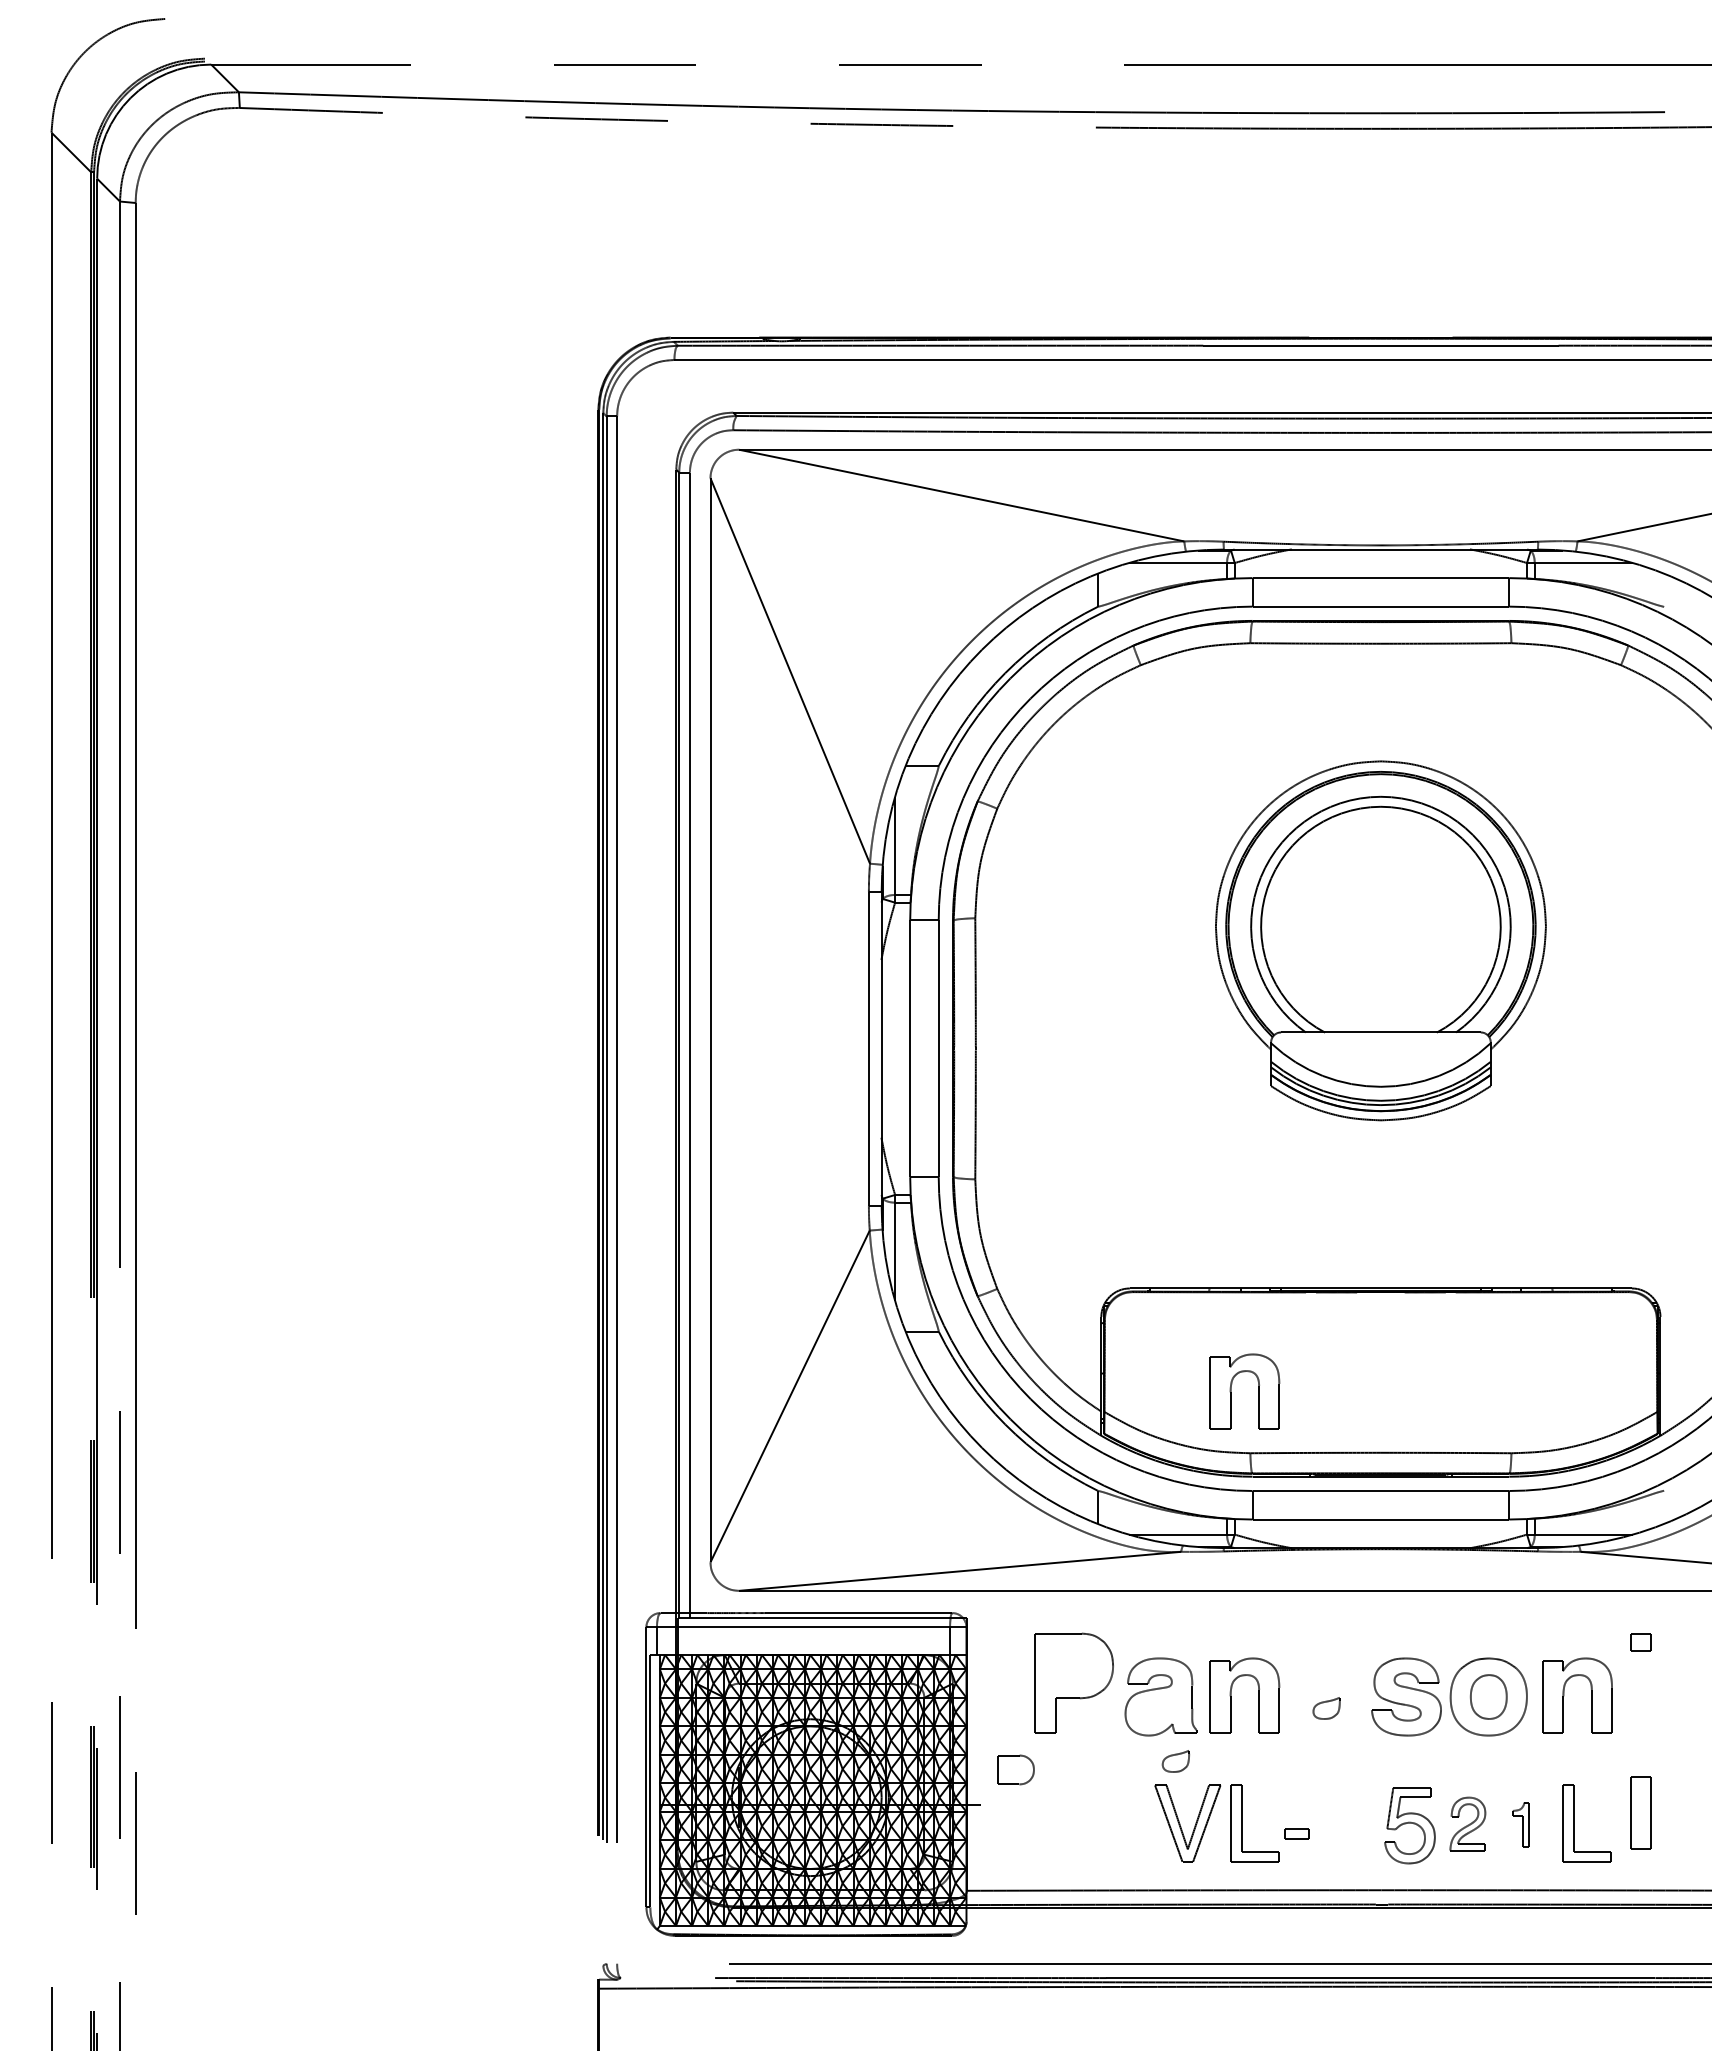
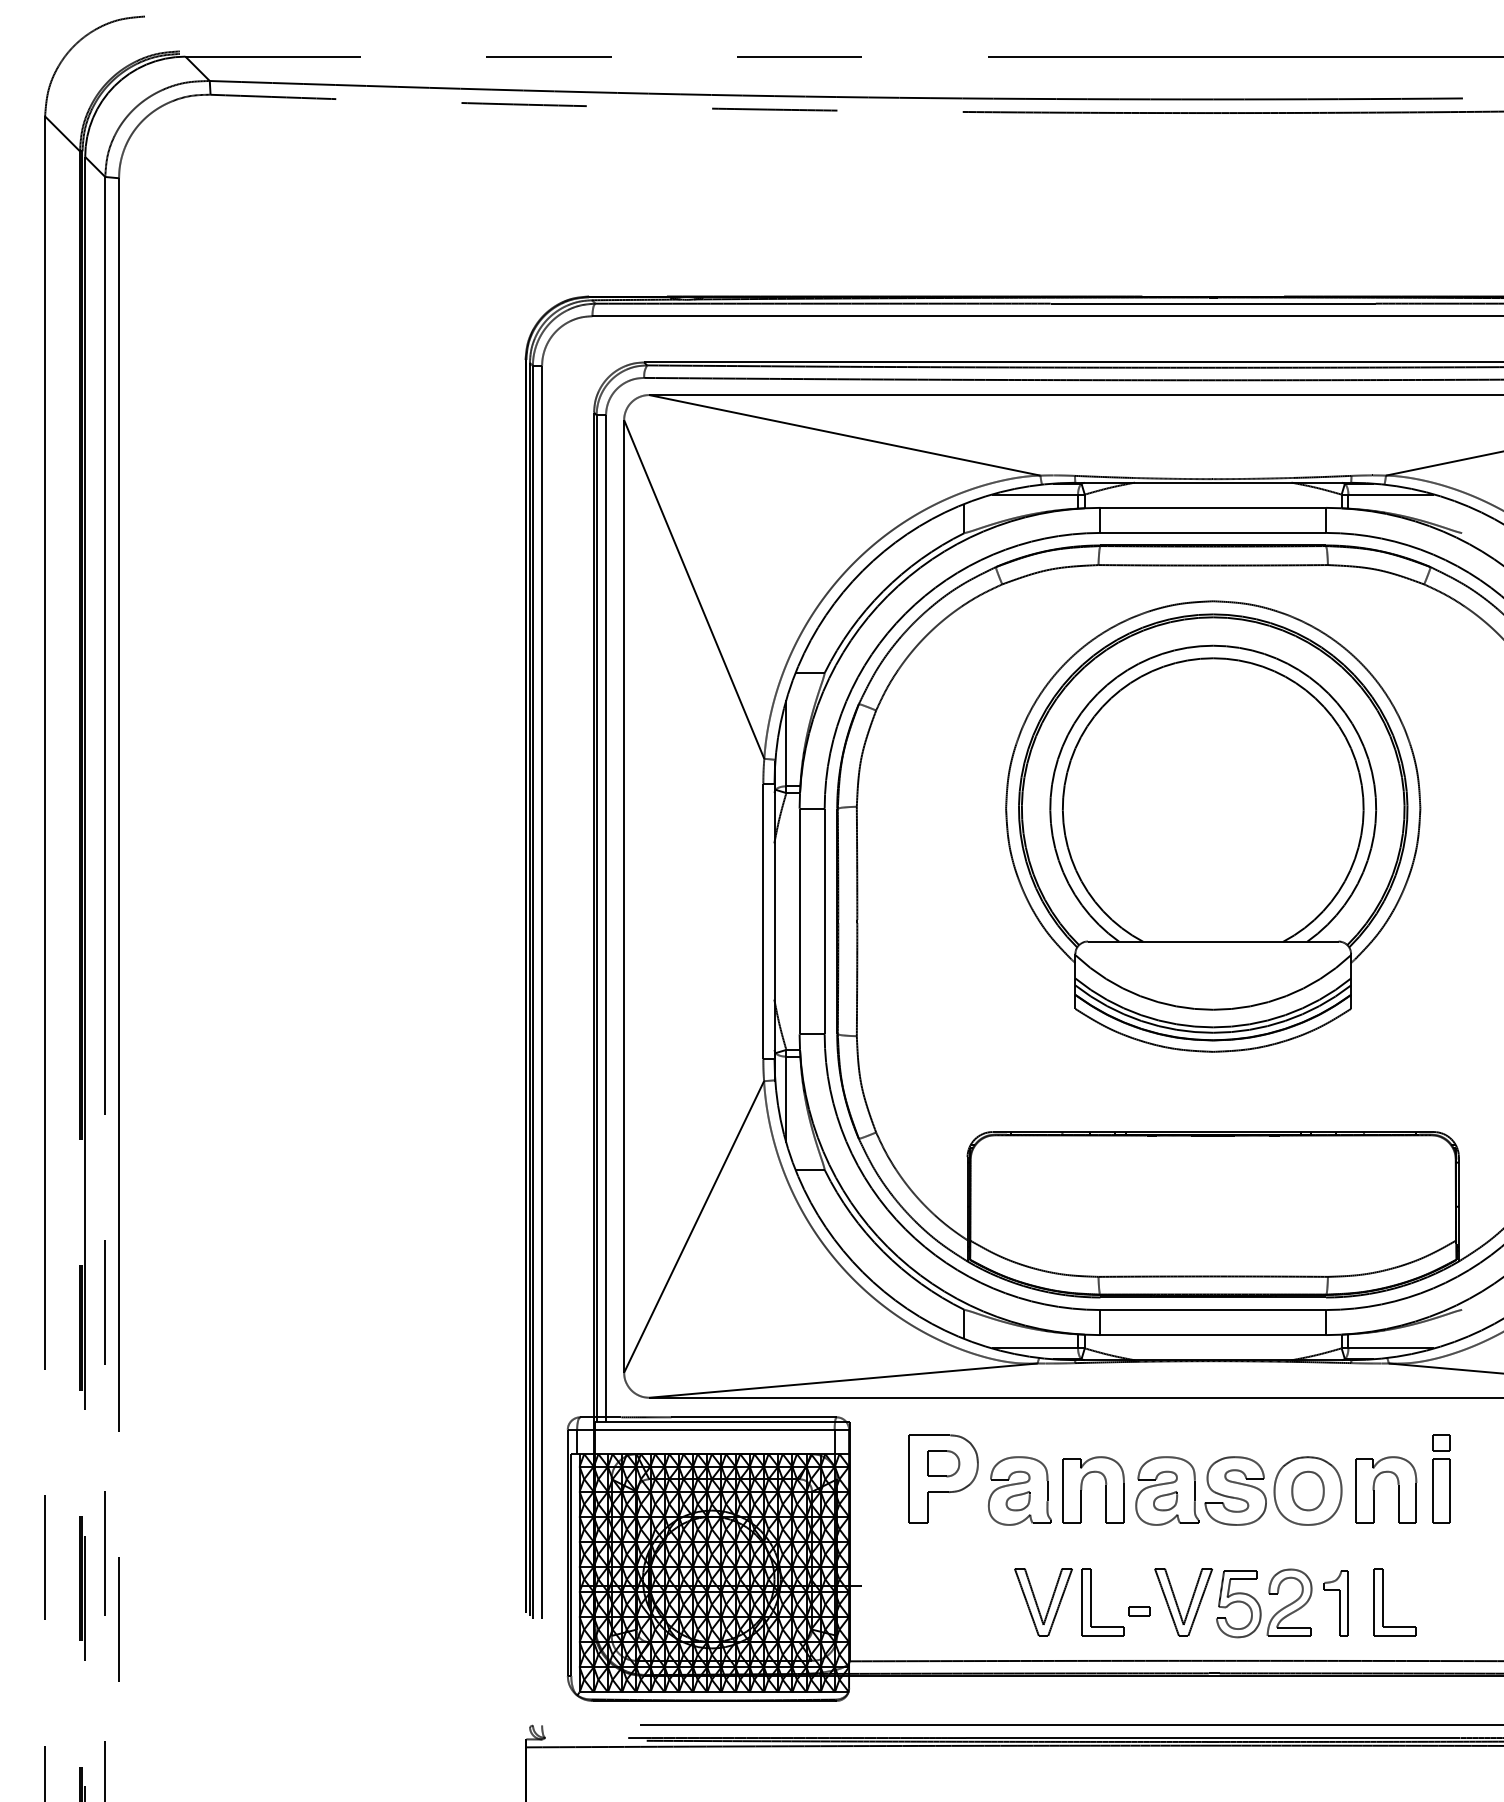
part: (1380, 940) -> (1212, 826), size x1.43
part: (1231, 1391) -> (1081, 1222), removed
part: (1328, 1696) -> (1167, 1490), added
part: (1175, 1761) -> (1017, 1501), moved
part: (1015, 1769) -> (943, 1463), moved
part: (1640, 1812) -> (1441, 1490), moved
part: (1467, 1823) -> (1289, 1602), size x1.43
part: (1354, 1824) -> (1190, 1603), added
part: (1520, 1824) -> (1335, 1603), size x1.67

